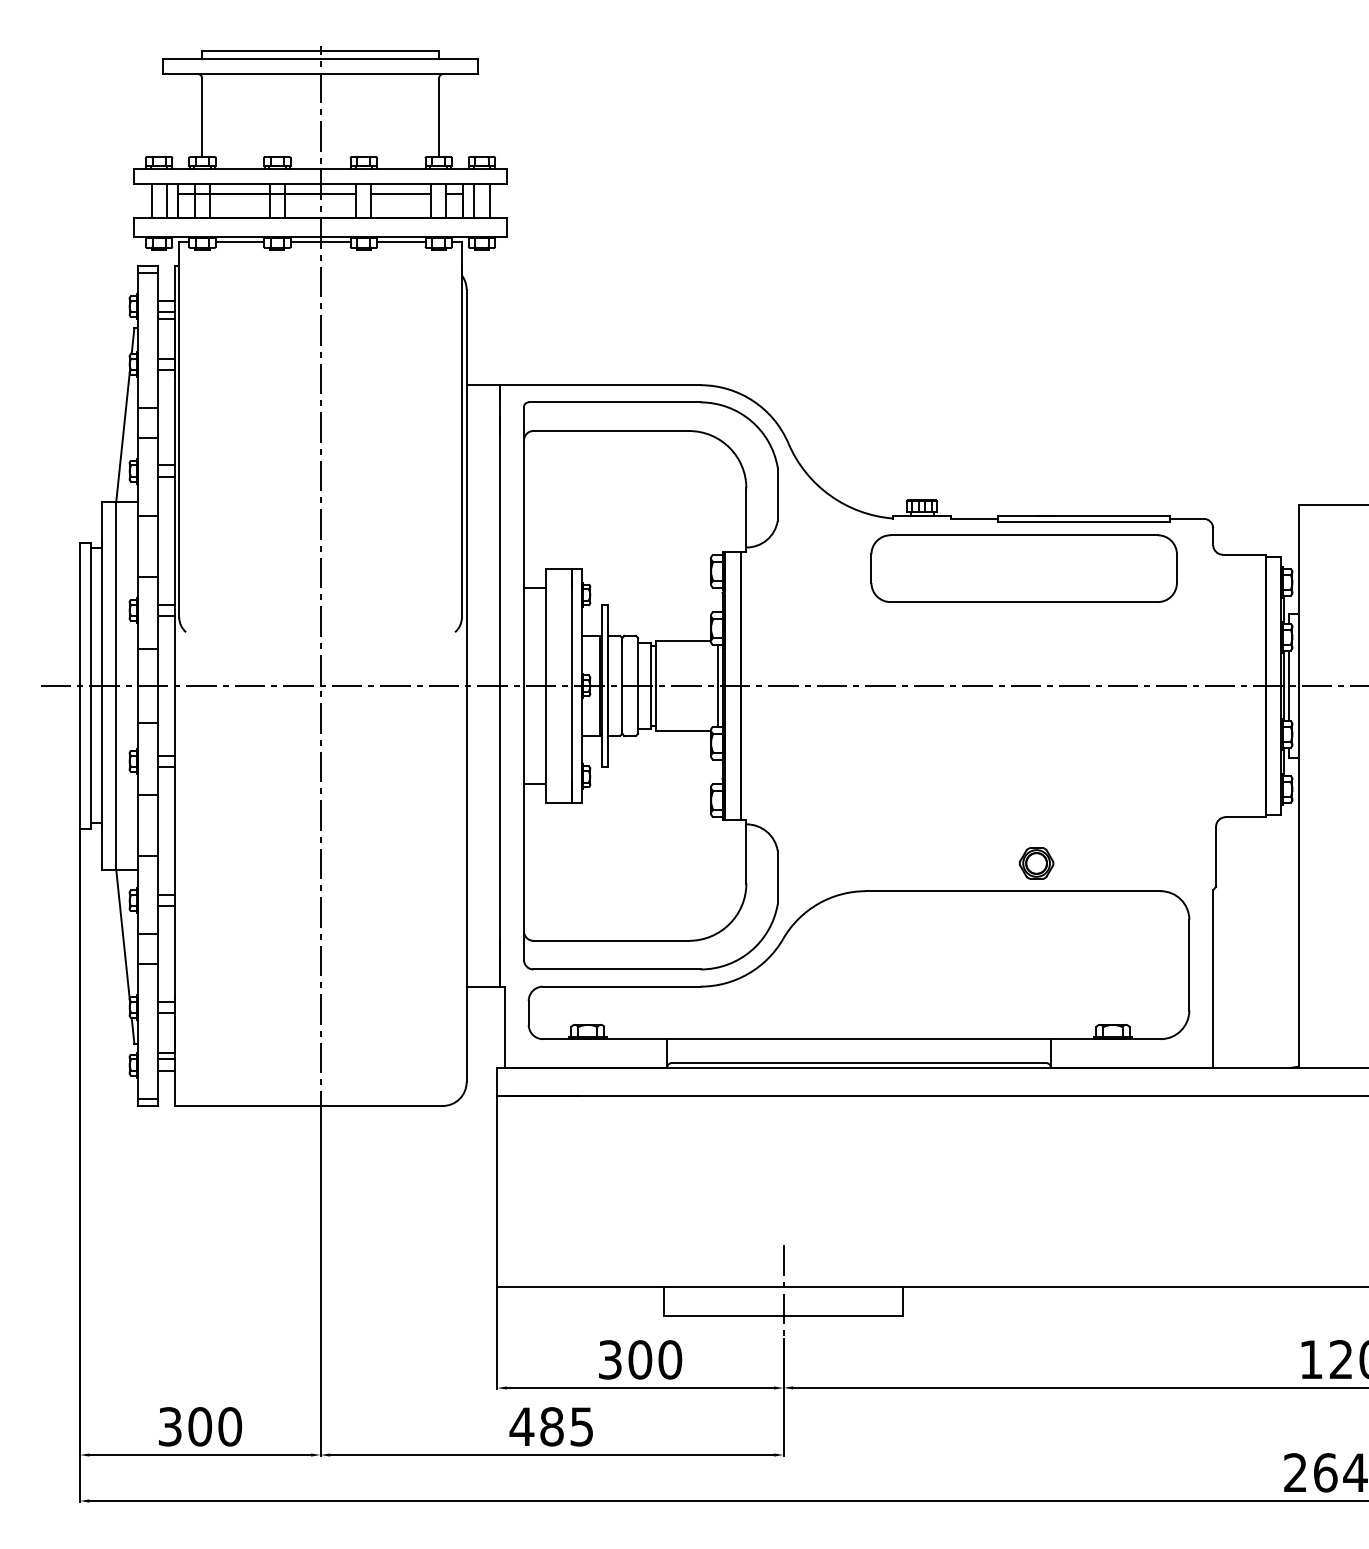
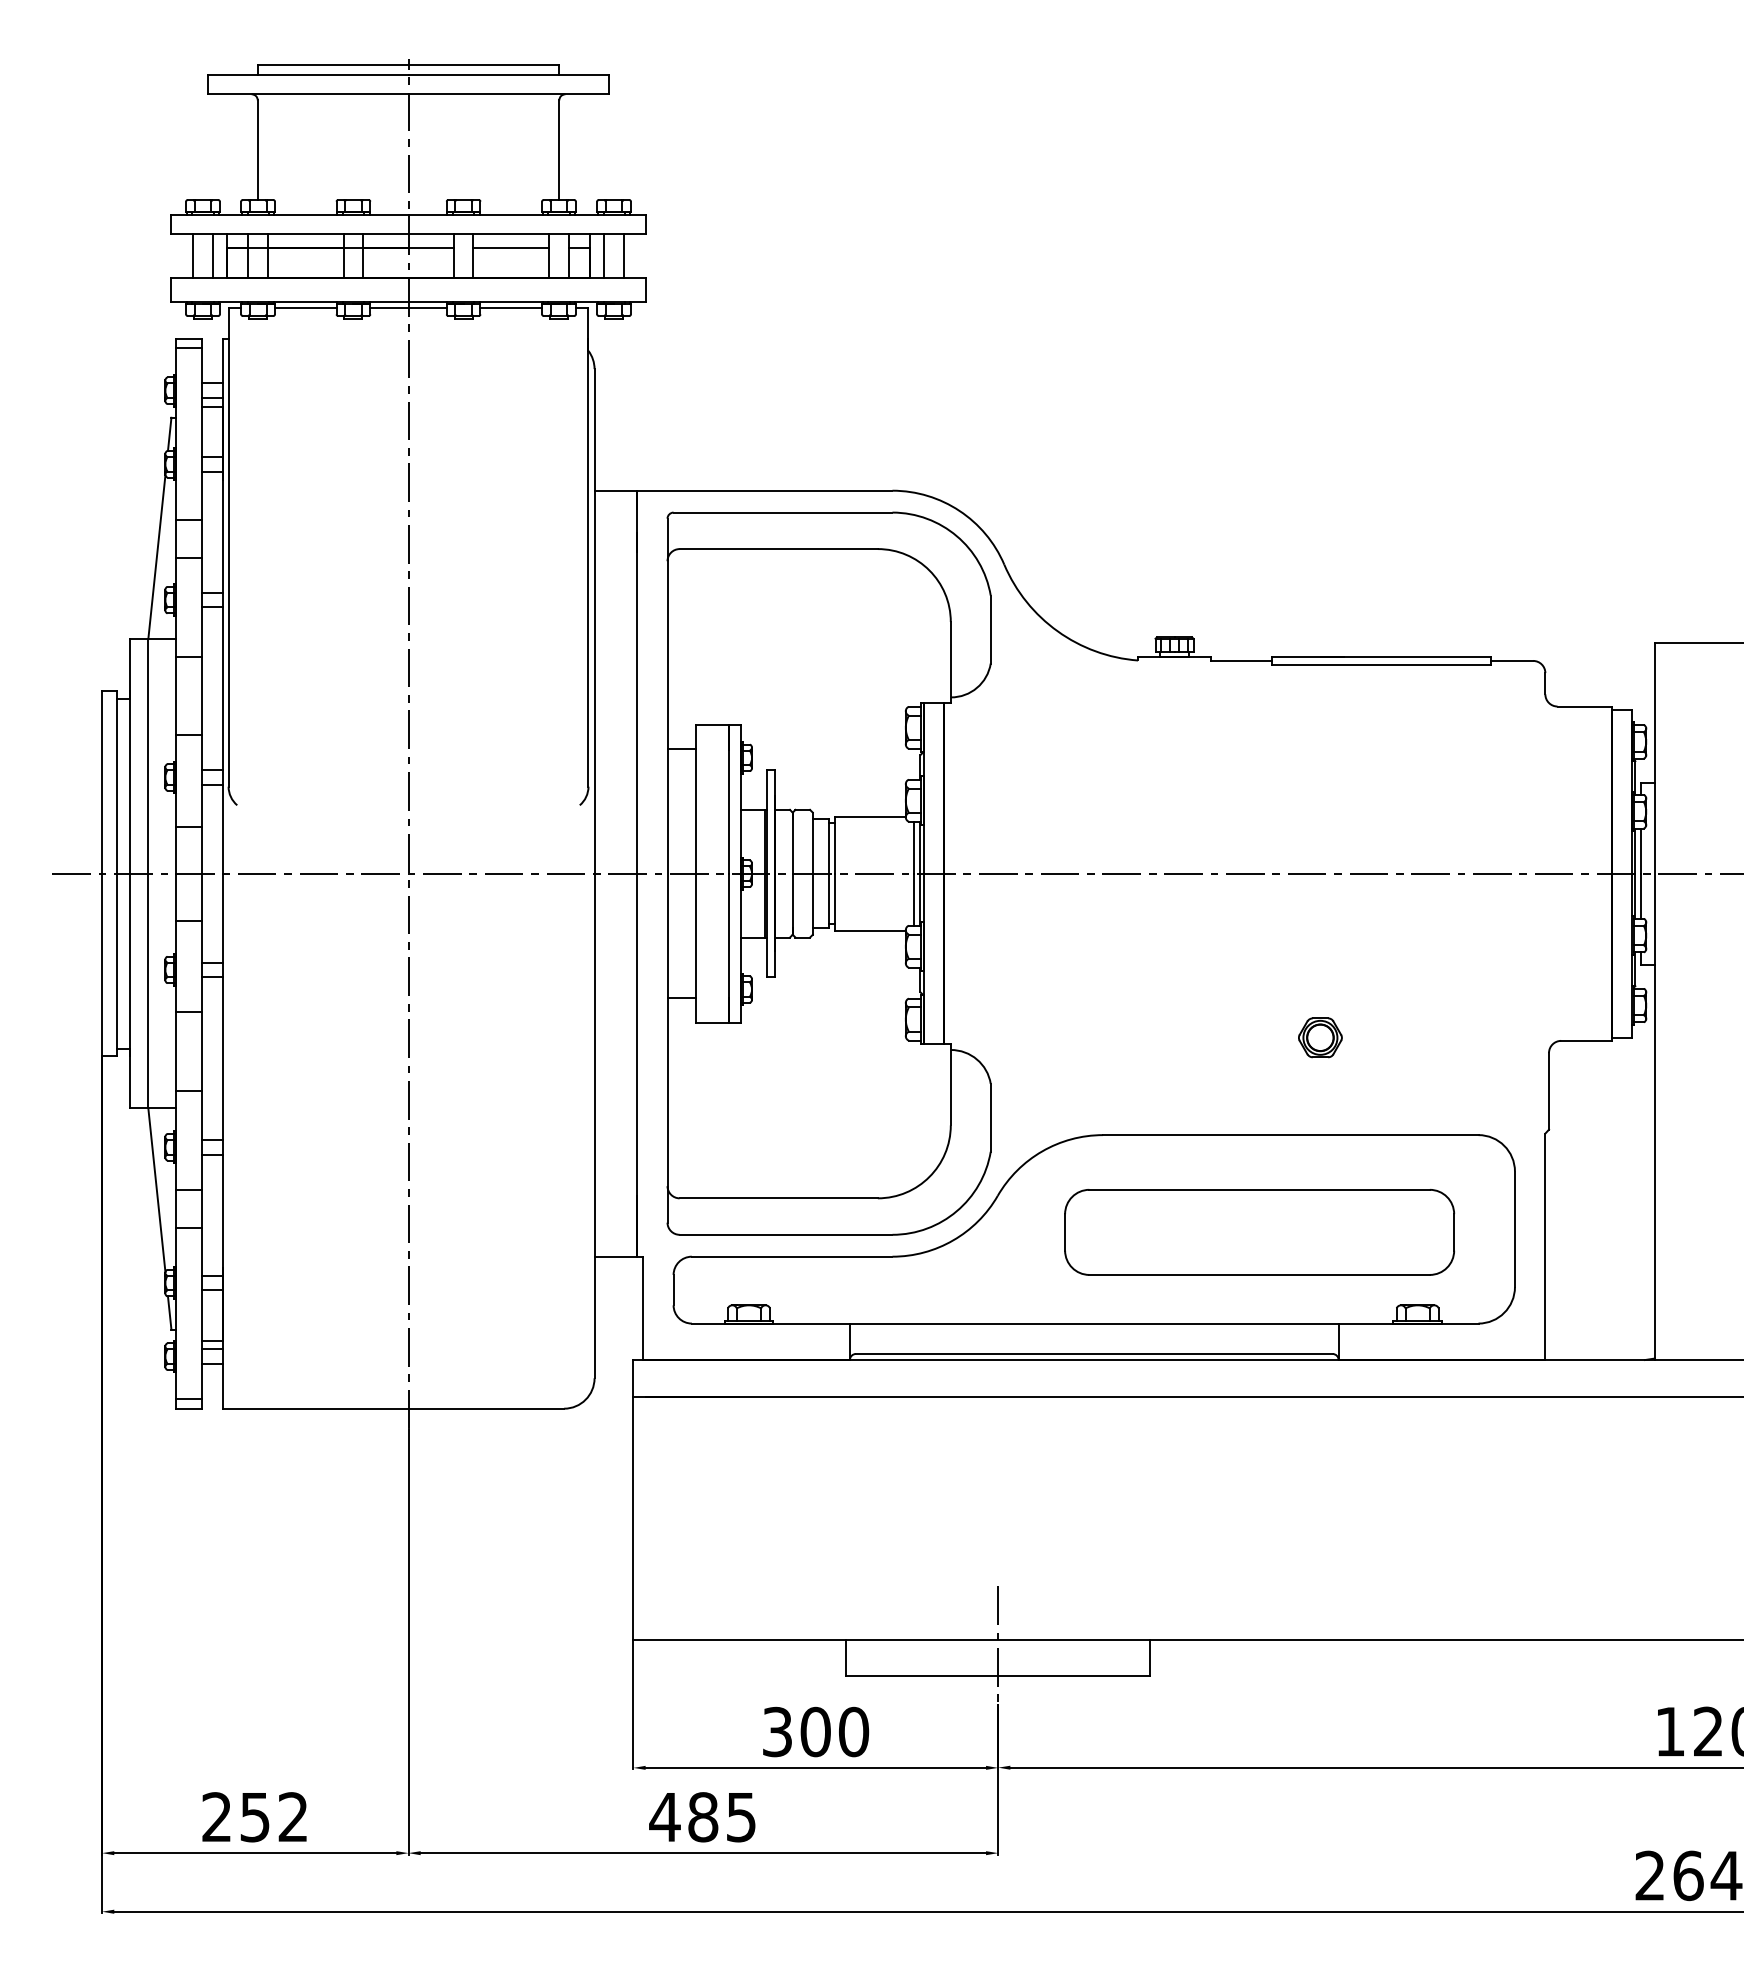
part: (1024, 568) -> (1259, 1232), moved
part: (1036, 863) -> (1320, 1037), moved
text: (200, 1427) -> (255, 1817), 300 -> 252

